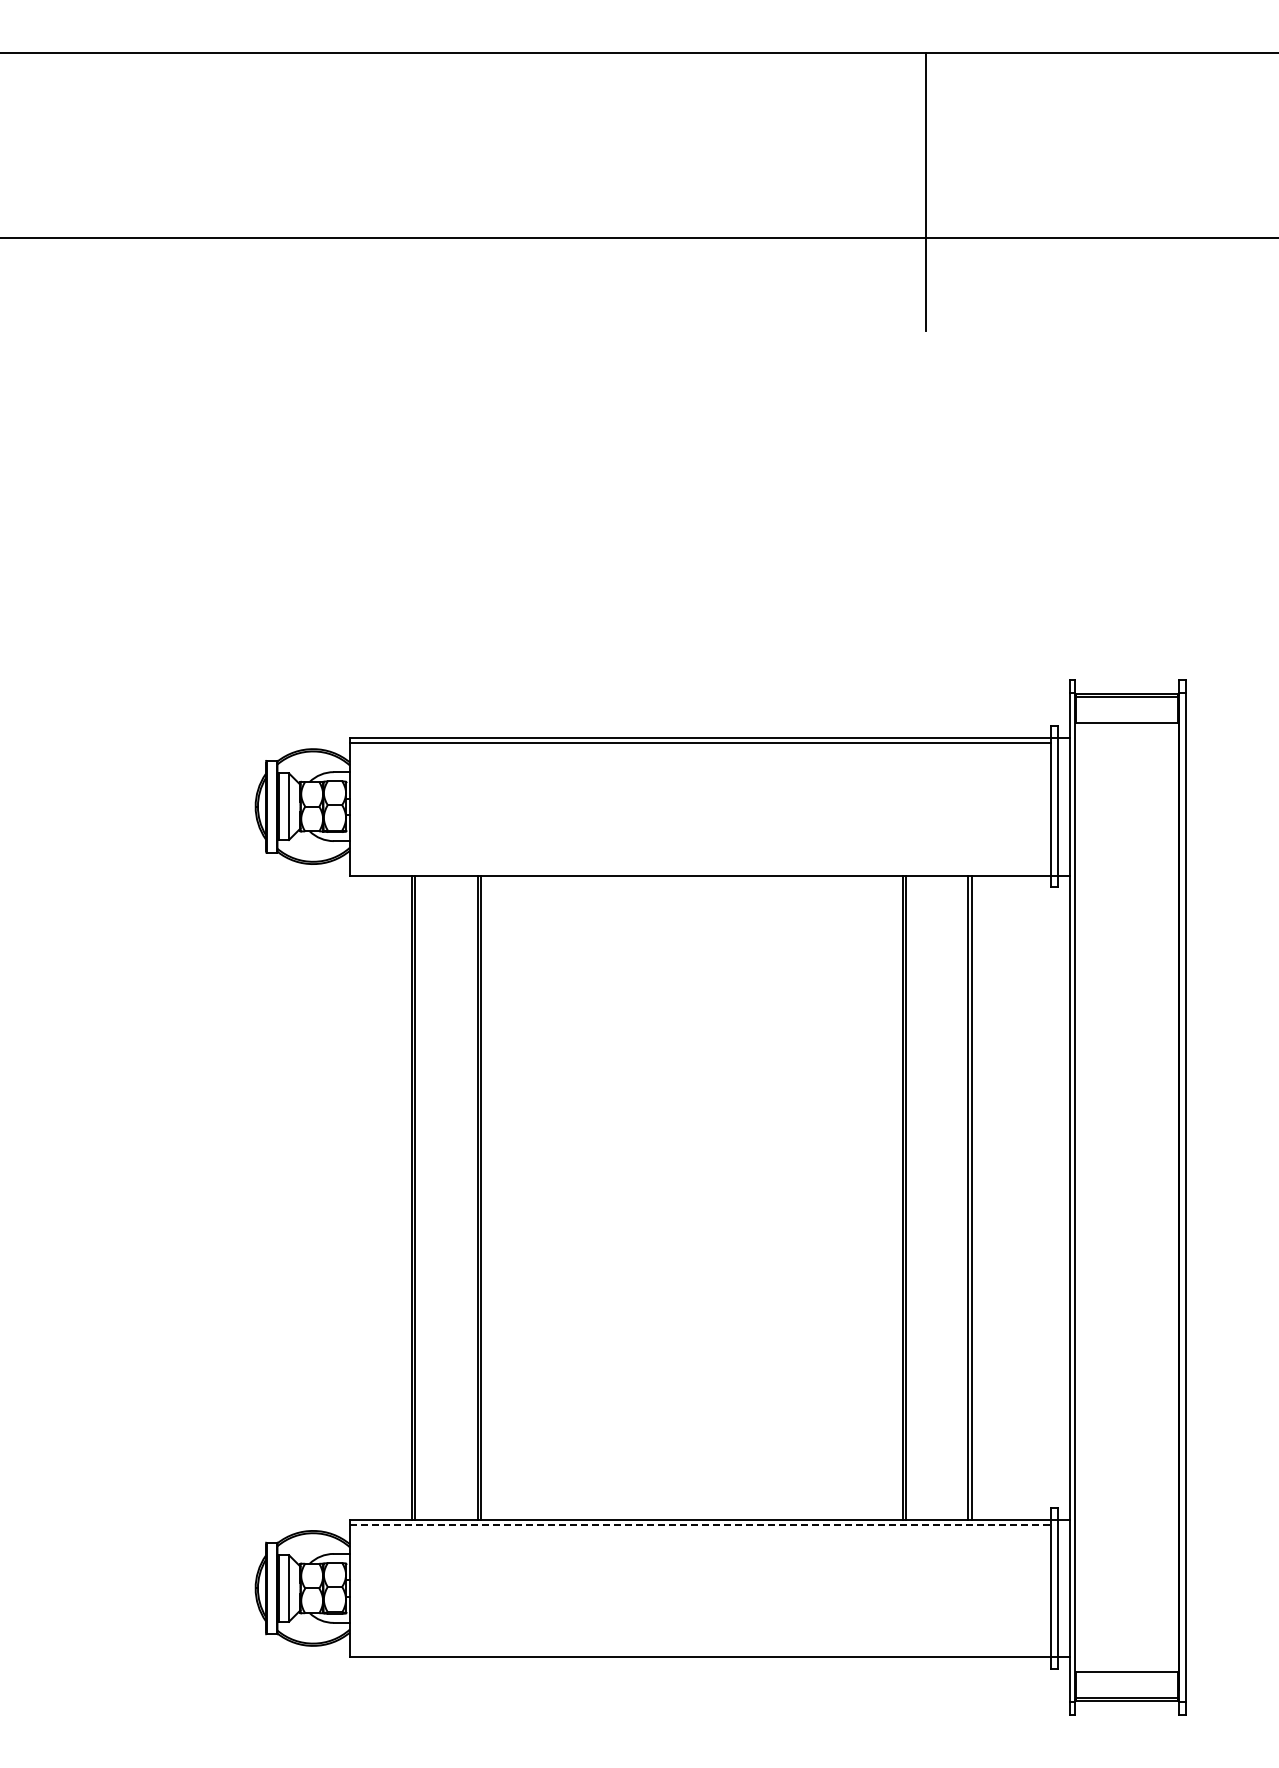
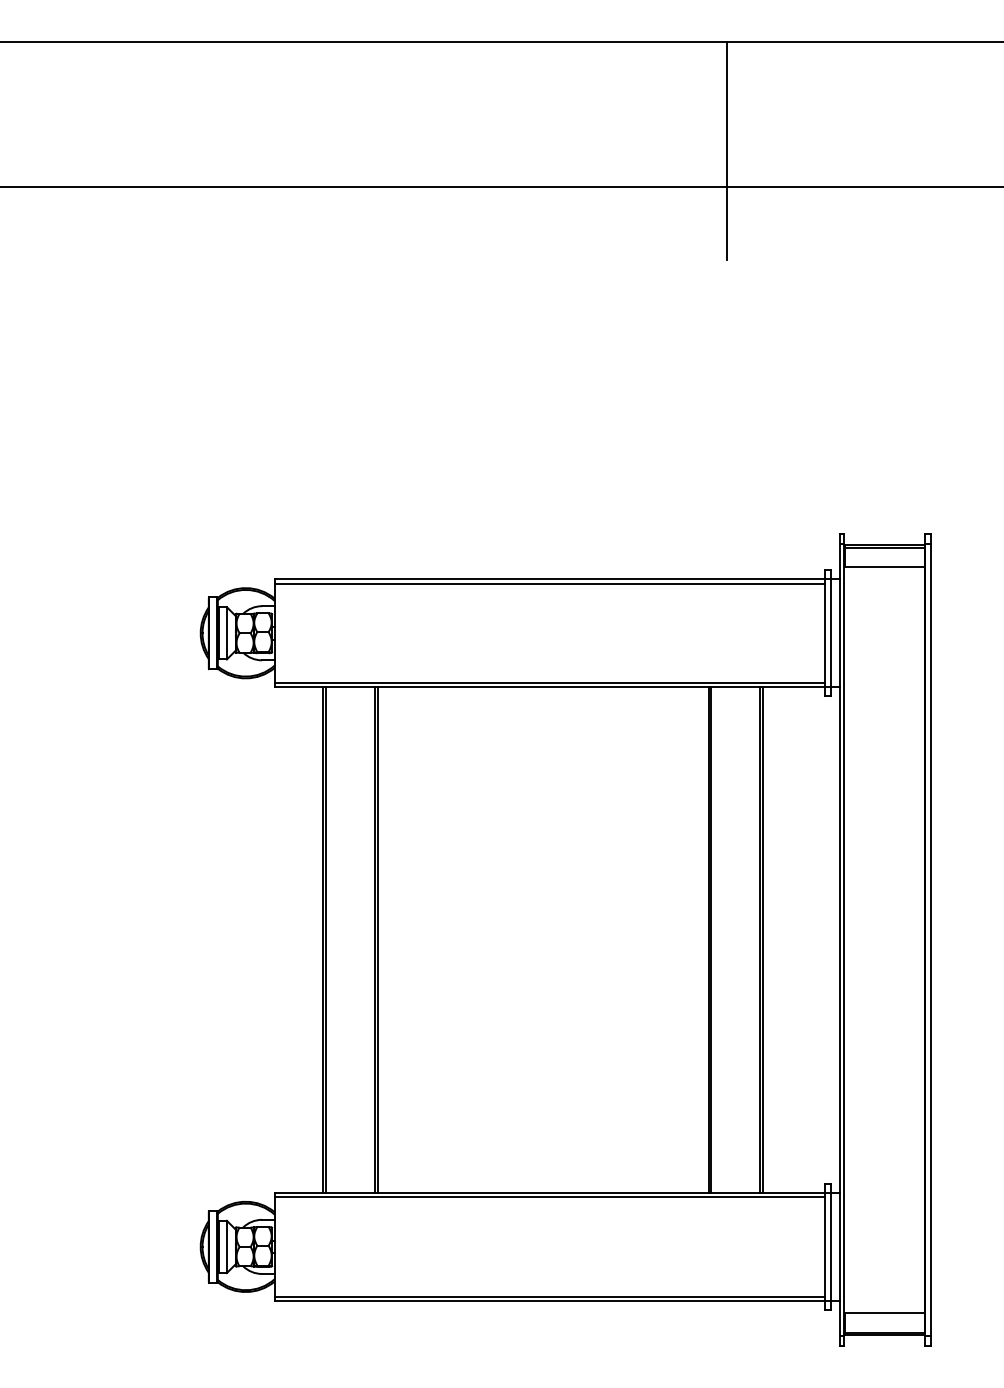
line: (700, 869) -> (549, 682), added
line: (700, 1525) -> (549, 1197), dashed -> solid
line: (700, 1651) -> (549, 1296), added

